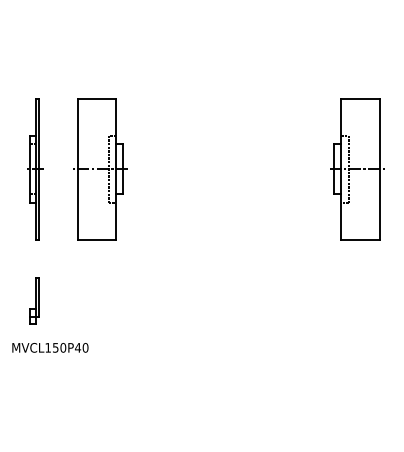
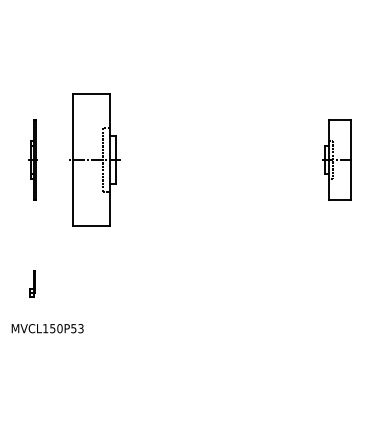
part: (35, 169) -> (33, 160), size x0.6
part: (357, 169) -> (337, 160), size x0.6
part: (34, 300) -> (32, 283), size x0.6
text: (81, 347) -> (77, 328), MVCL150P40 -> MVCL150P53

